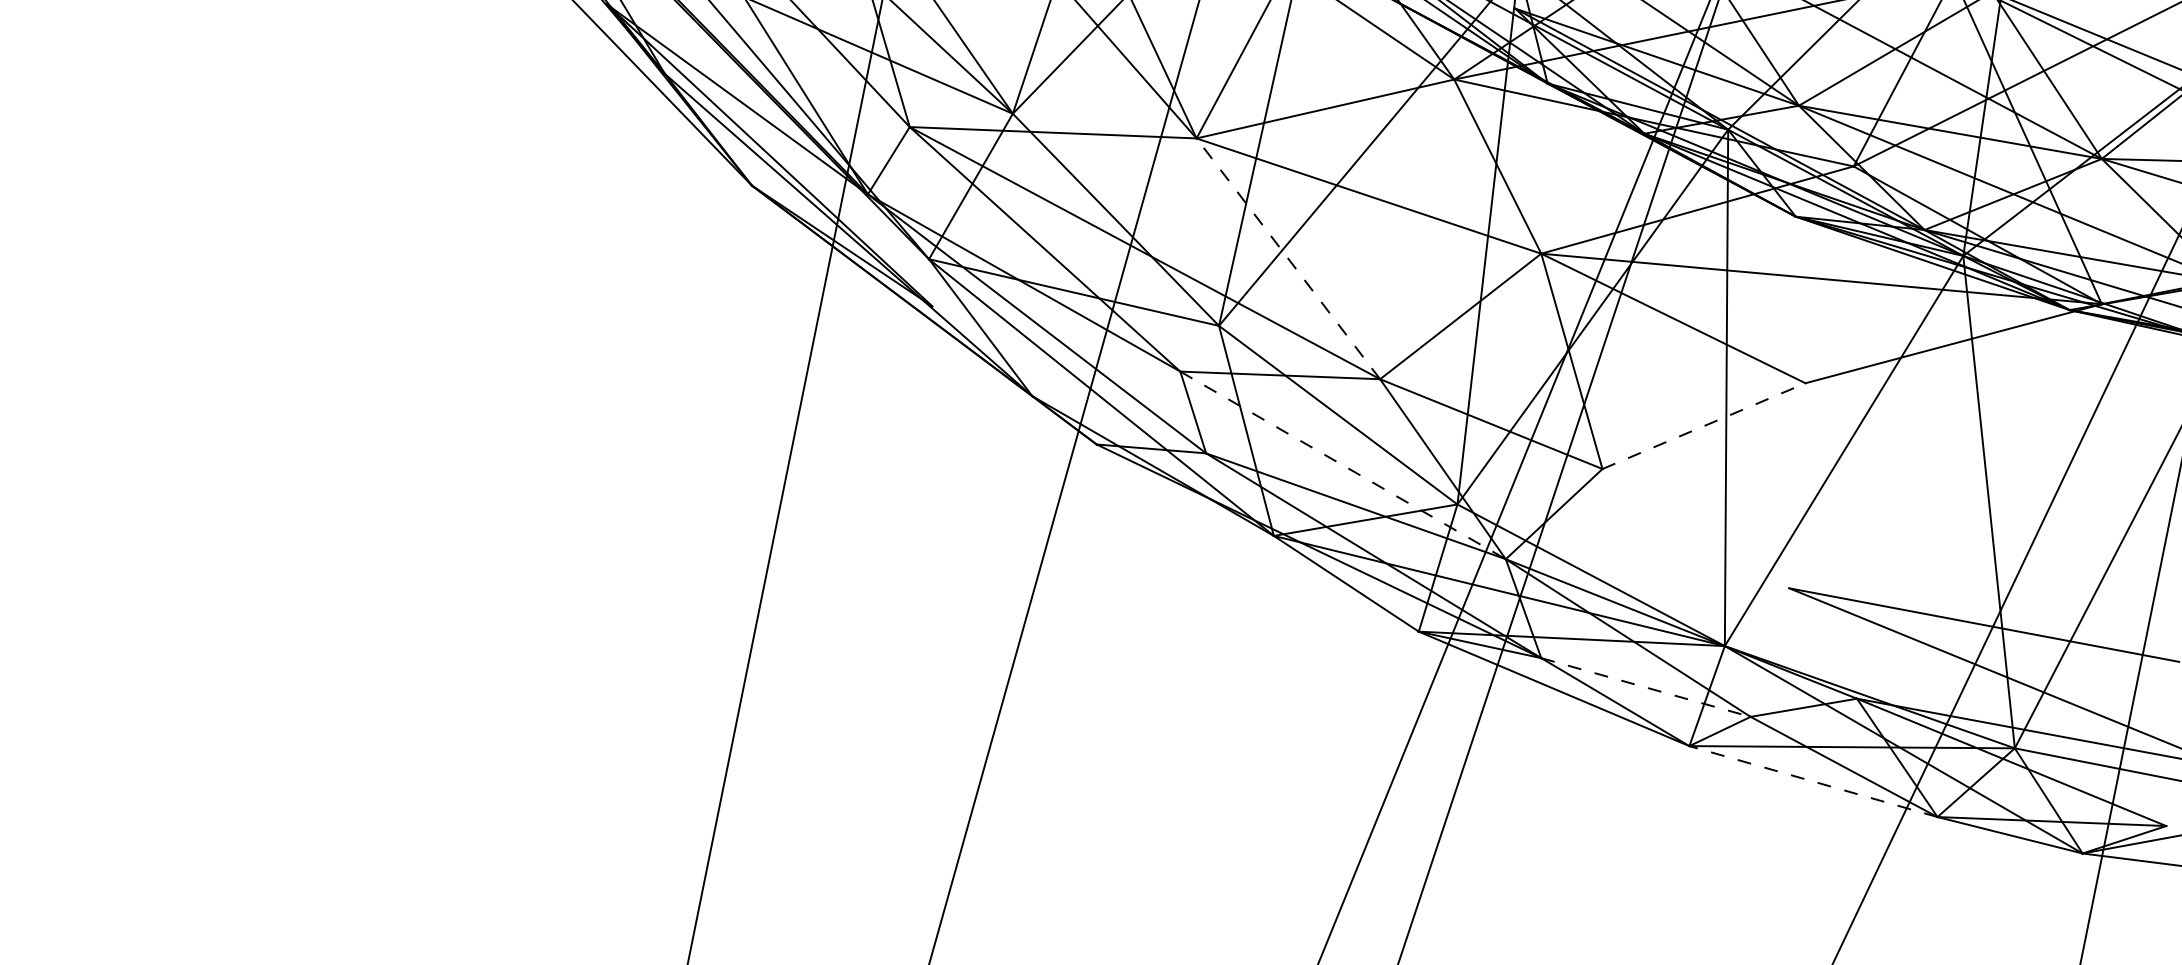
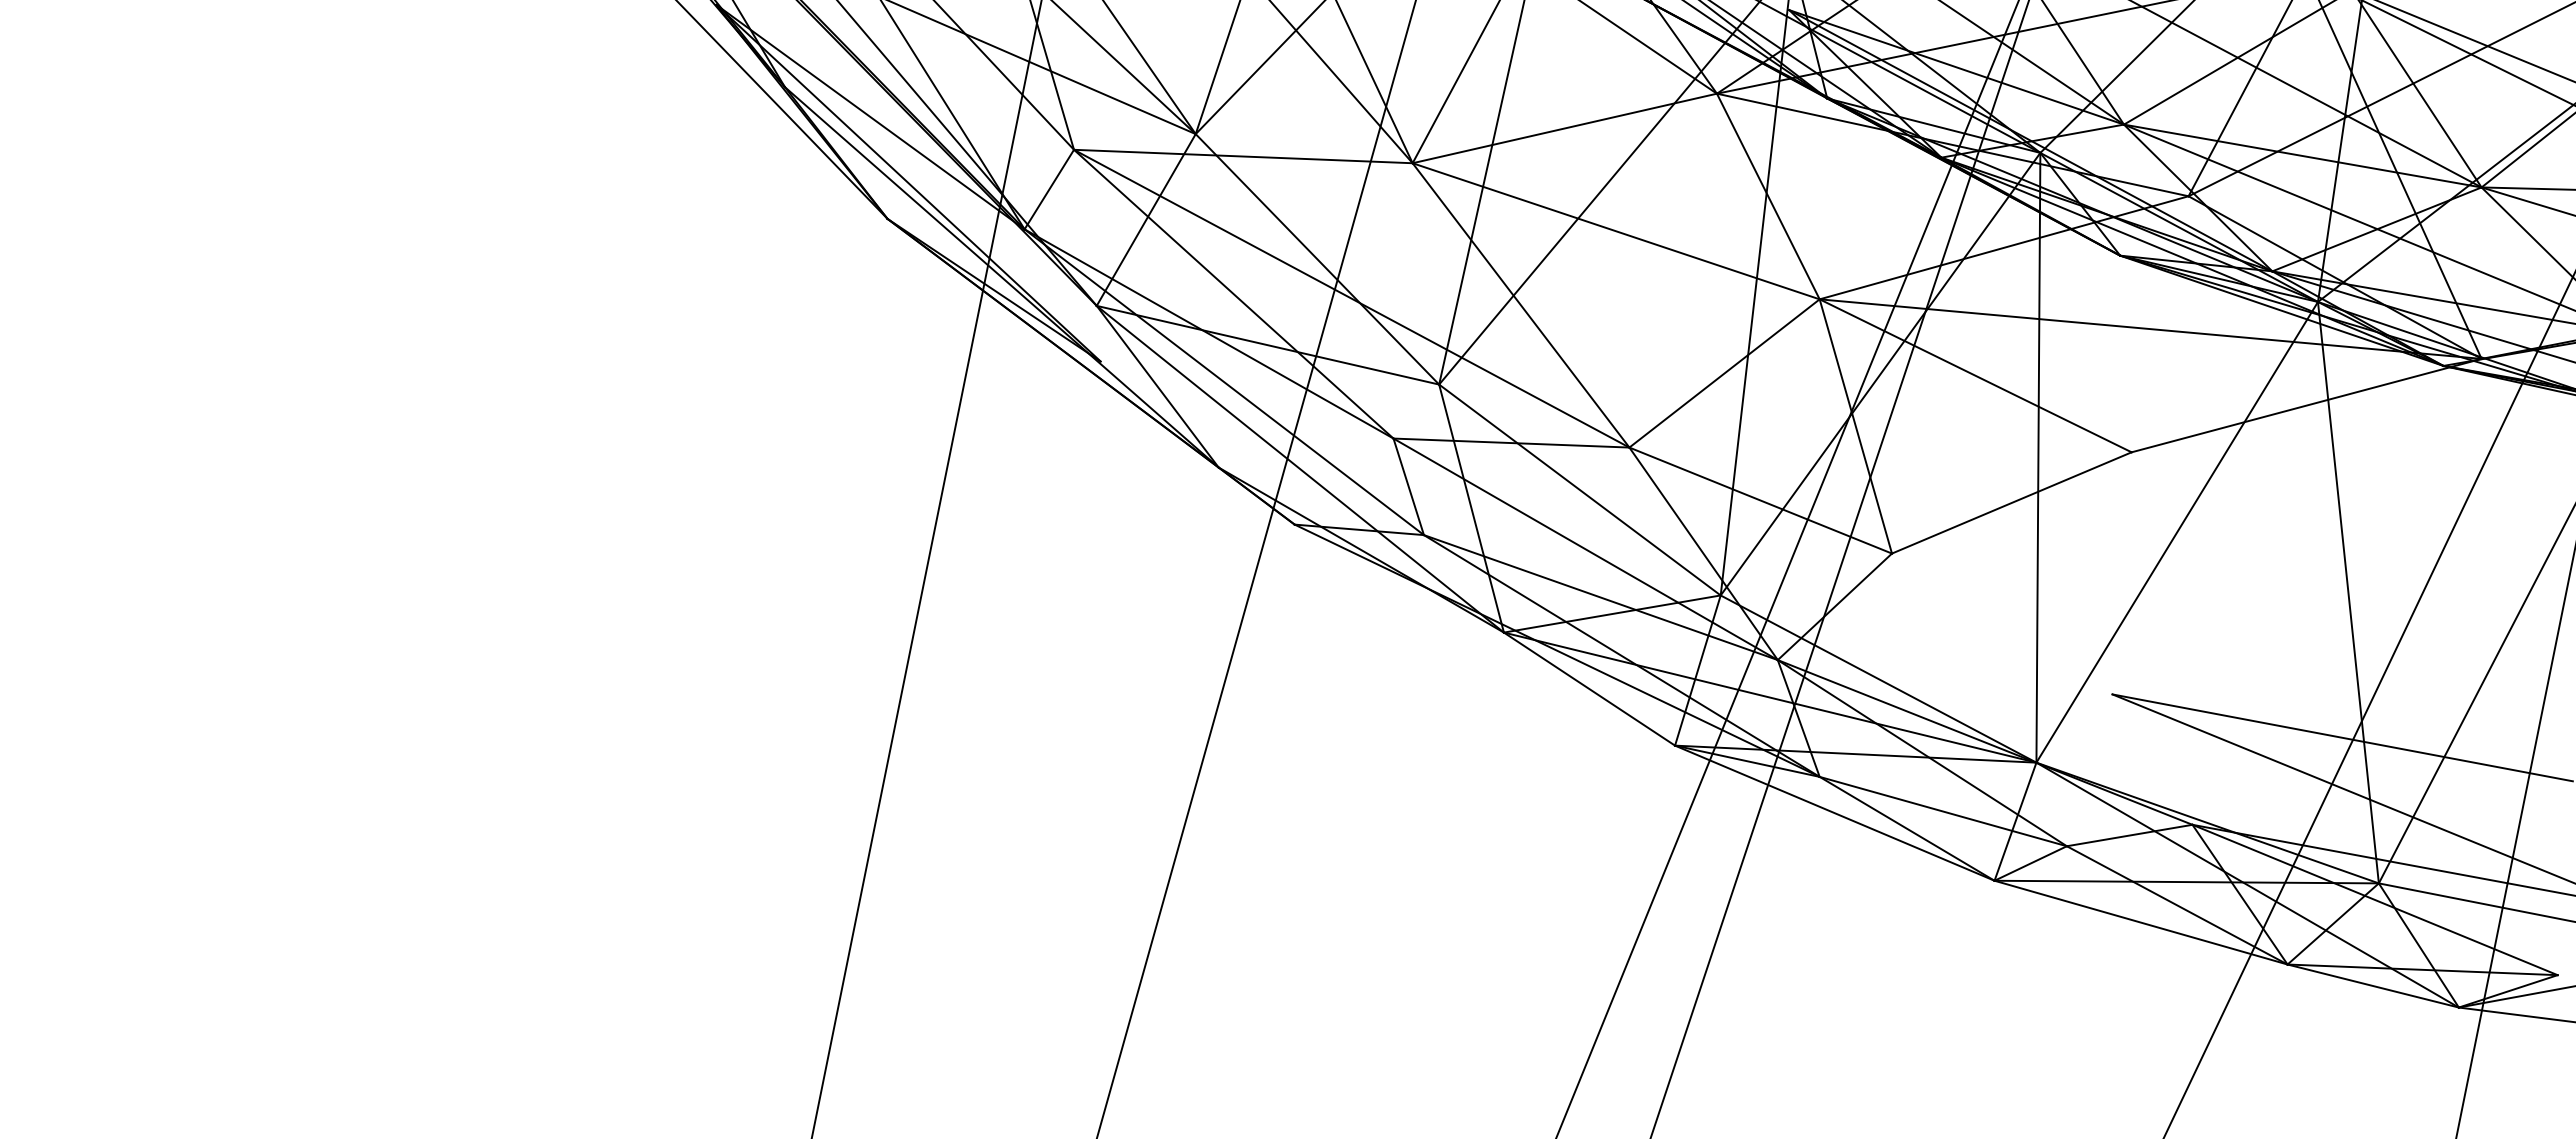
line: (1288, 258) -> (1521, 305), dashed -> solid
line: (1704, 425) -> (2012, 502), dashed -> solid
line: (1342, 465) -> (1585, 549), dashed -> solid
line: (1646, 687) -> (1943, 811), dashed -> solid
line: (1812, 781) -> (2140, 922), dashed -> solid

